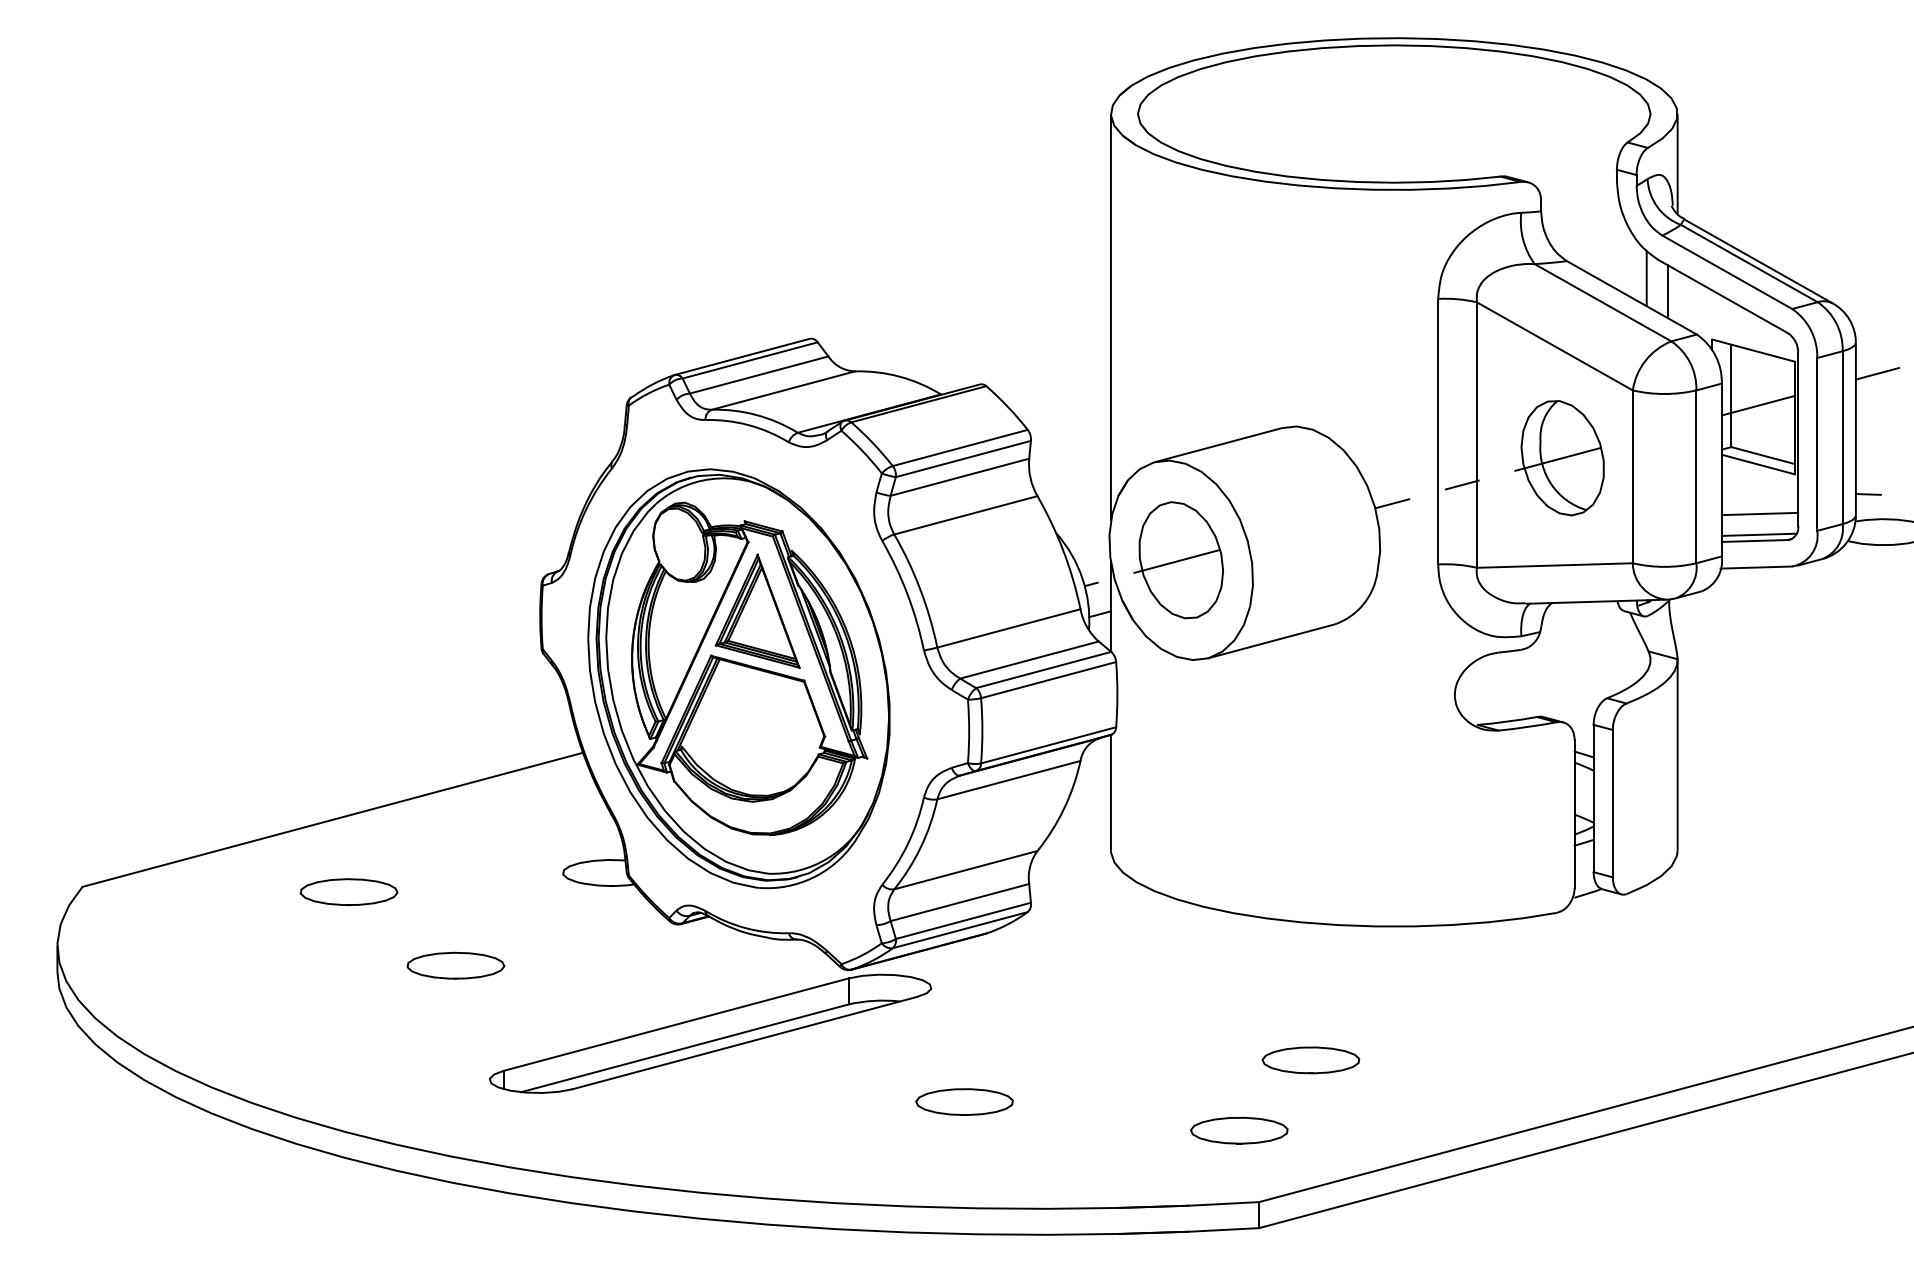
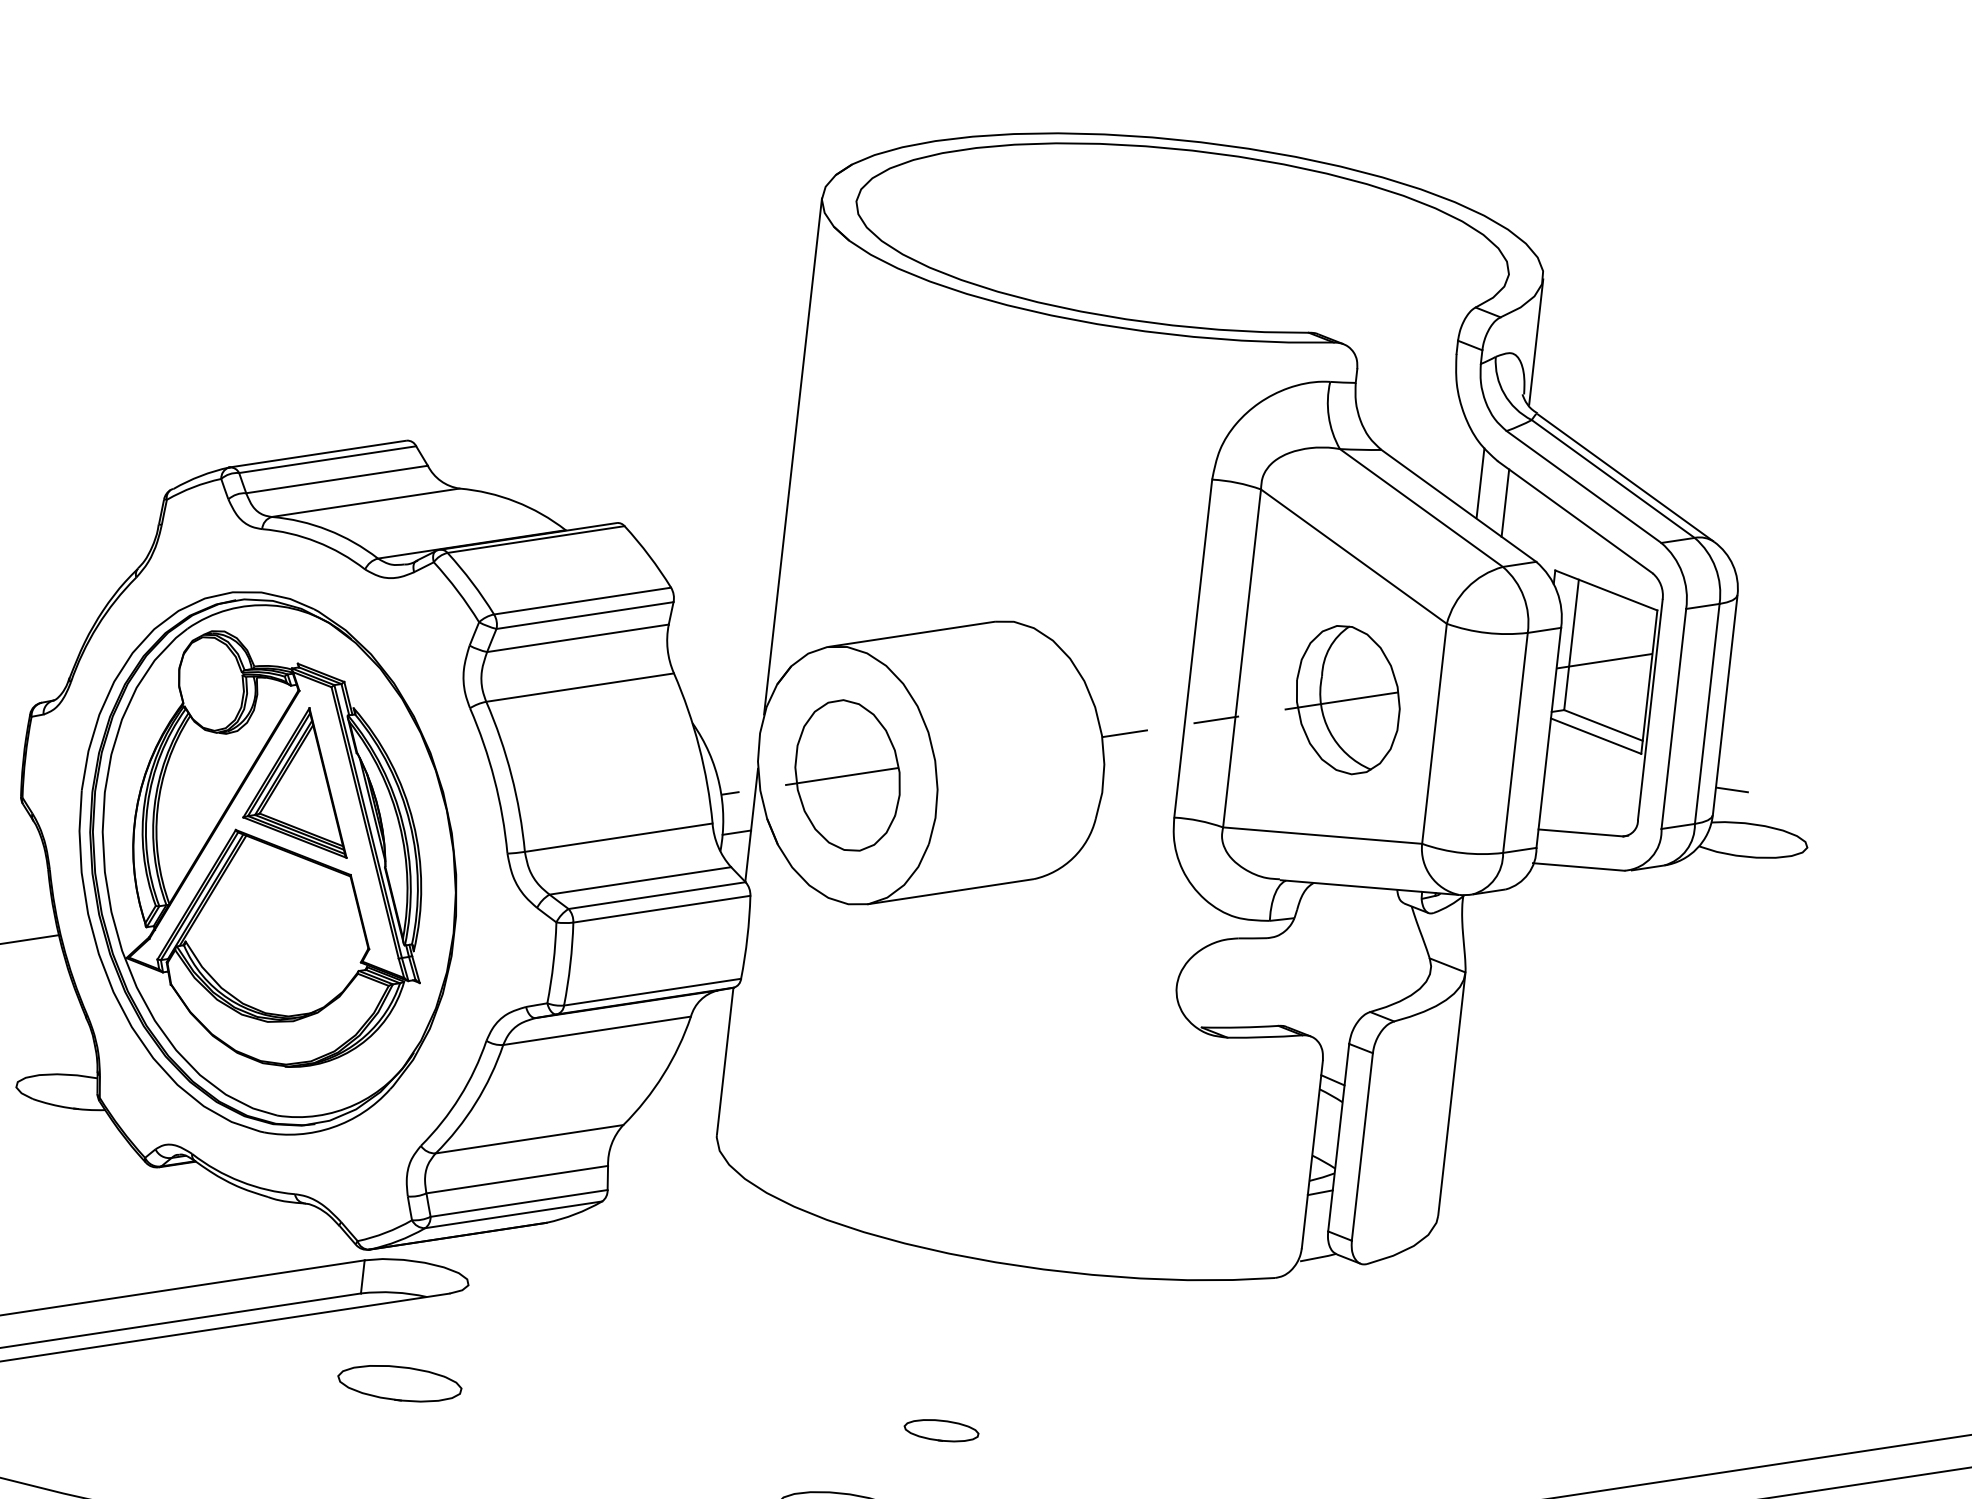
line: (1877, 373) -> (1760, 637), removed
line: (1759, 513) -> (1590, 798), removed
line: (1758, 534) -> (1586, 825), removed
part: (1310, 1060) -> (940, 1430), size x0.6
part: (964, 1101) -> (399, 1382), moved

